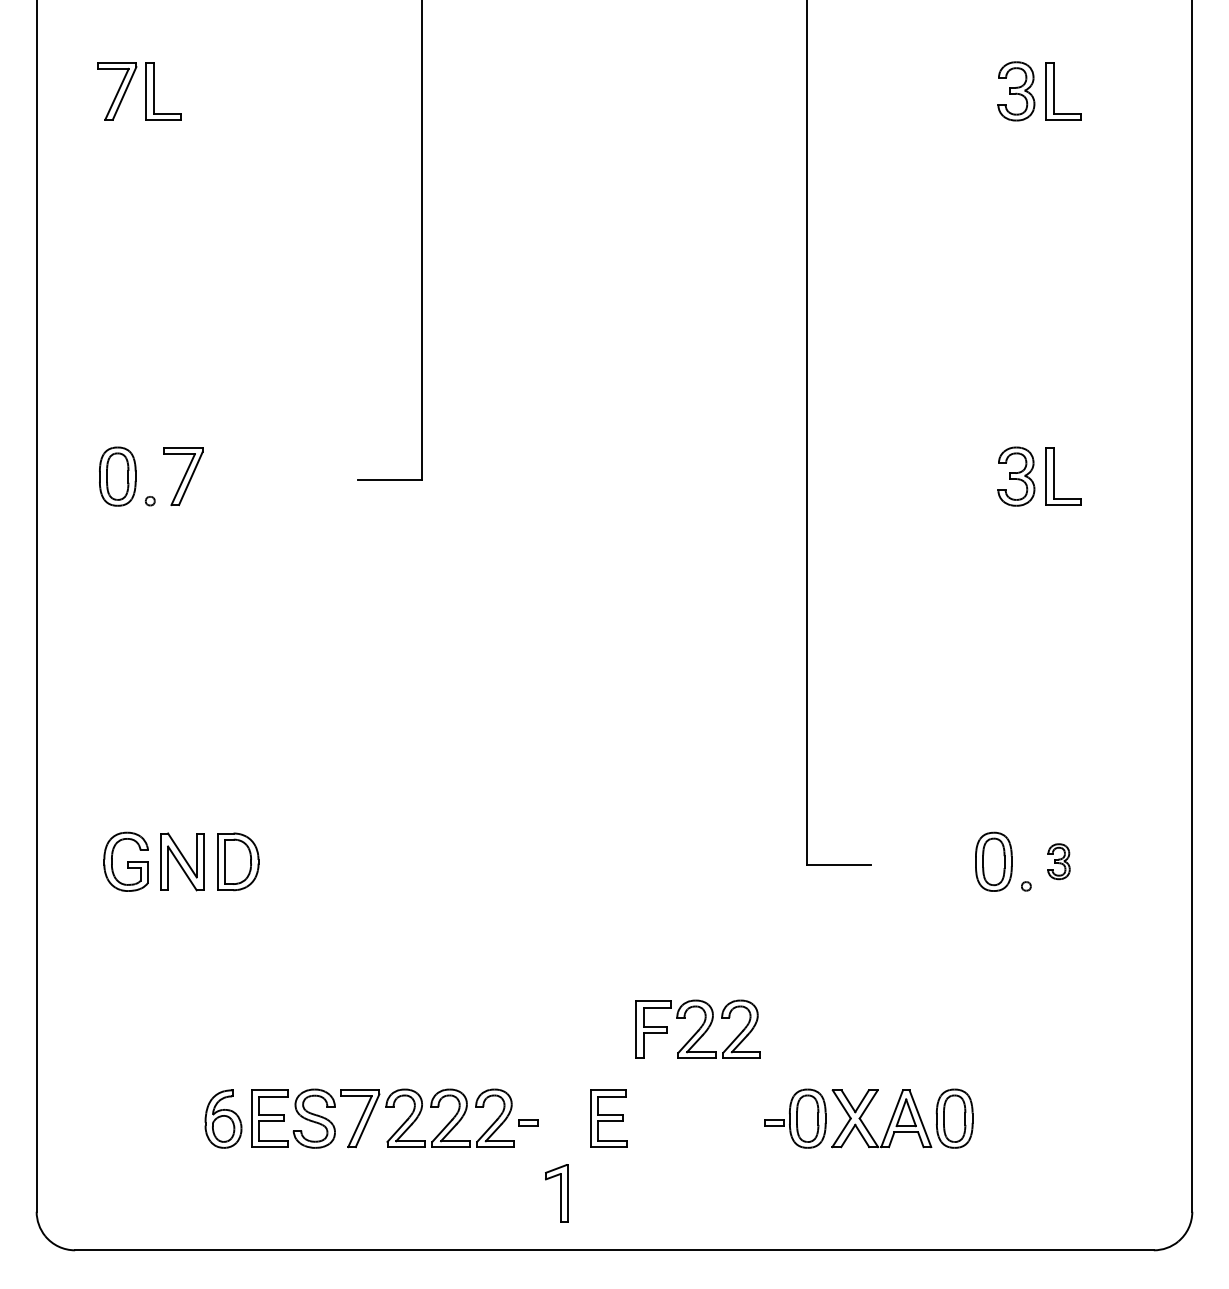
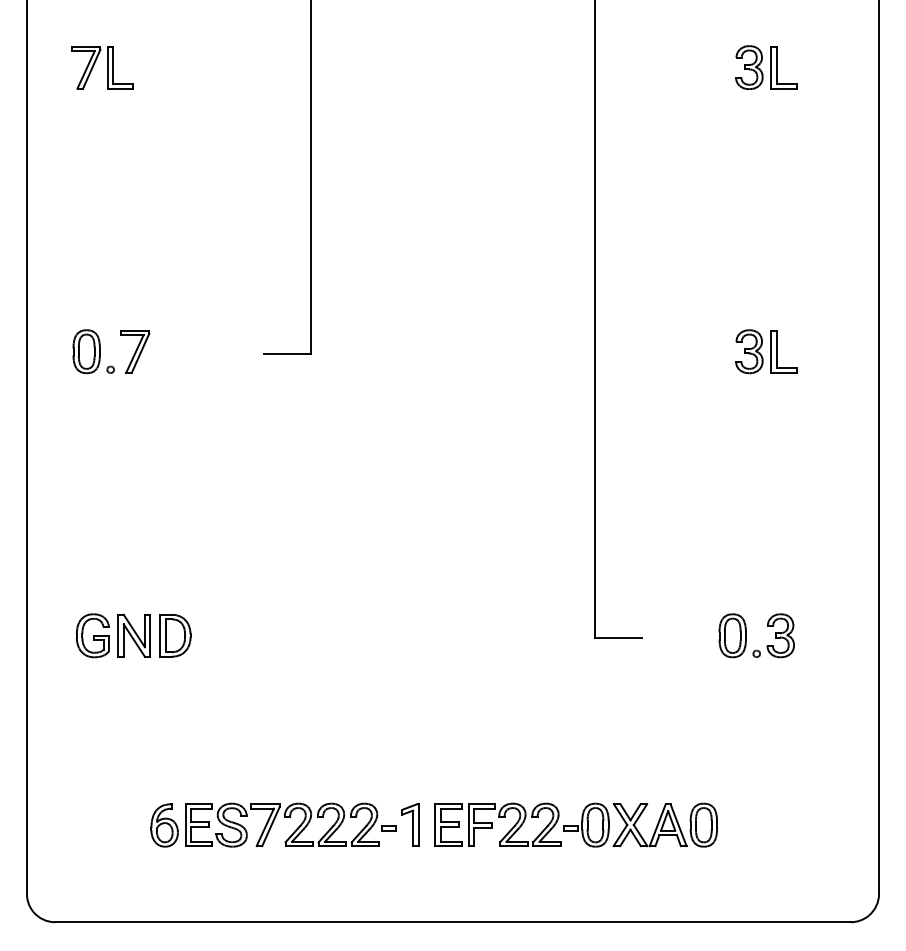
part: (1058, 861) -> (780, 635), size x1.67
part: (697, 1028) -> (514, 824), moved
part: (556, 1193) -> (410, 825), moved

